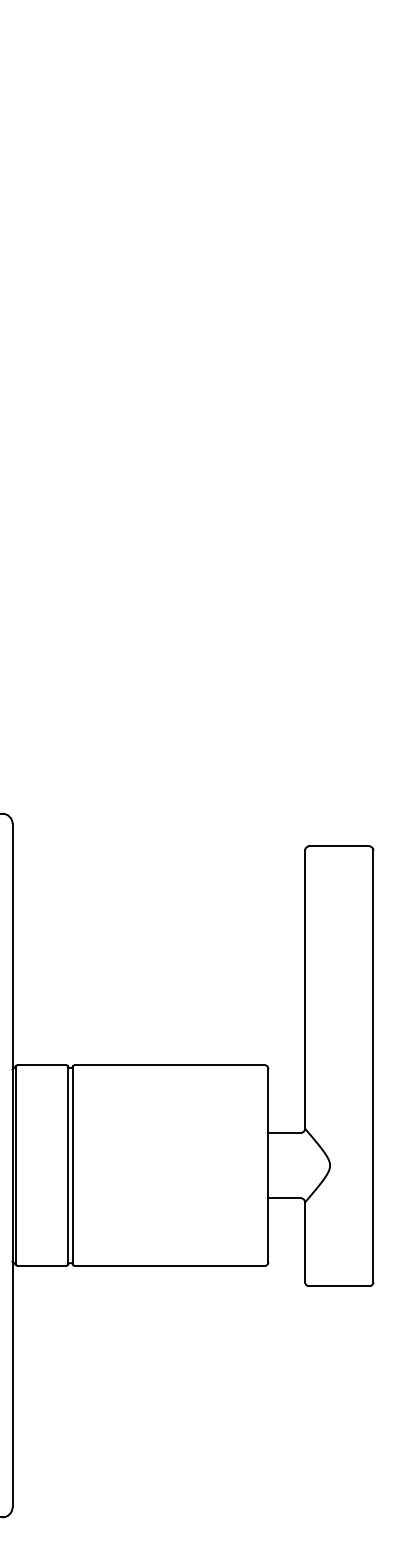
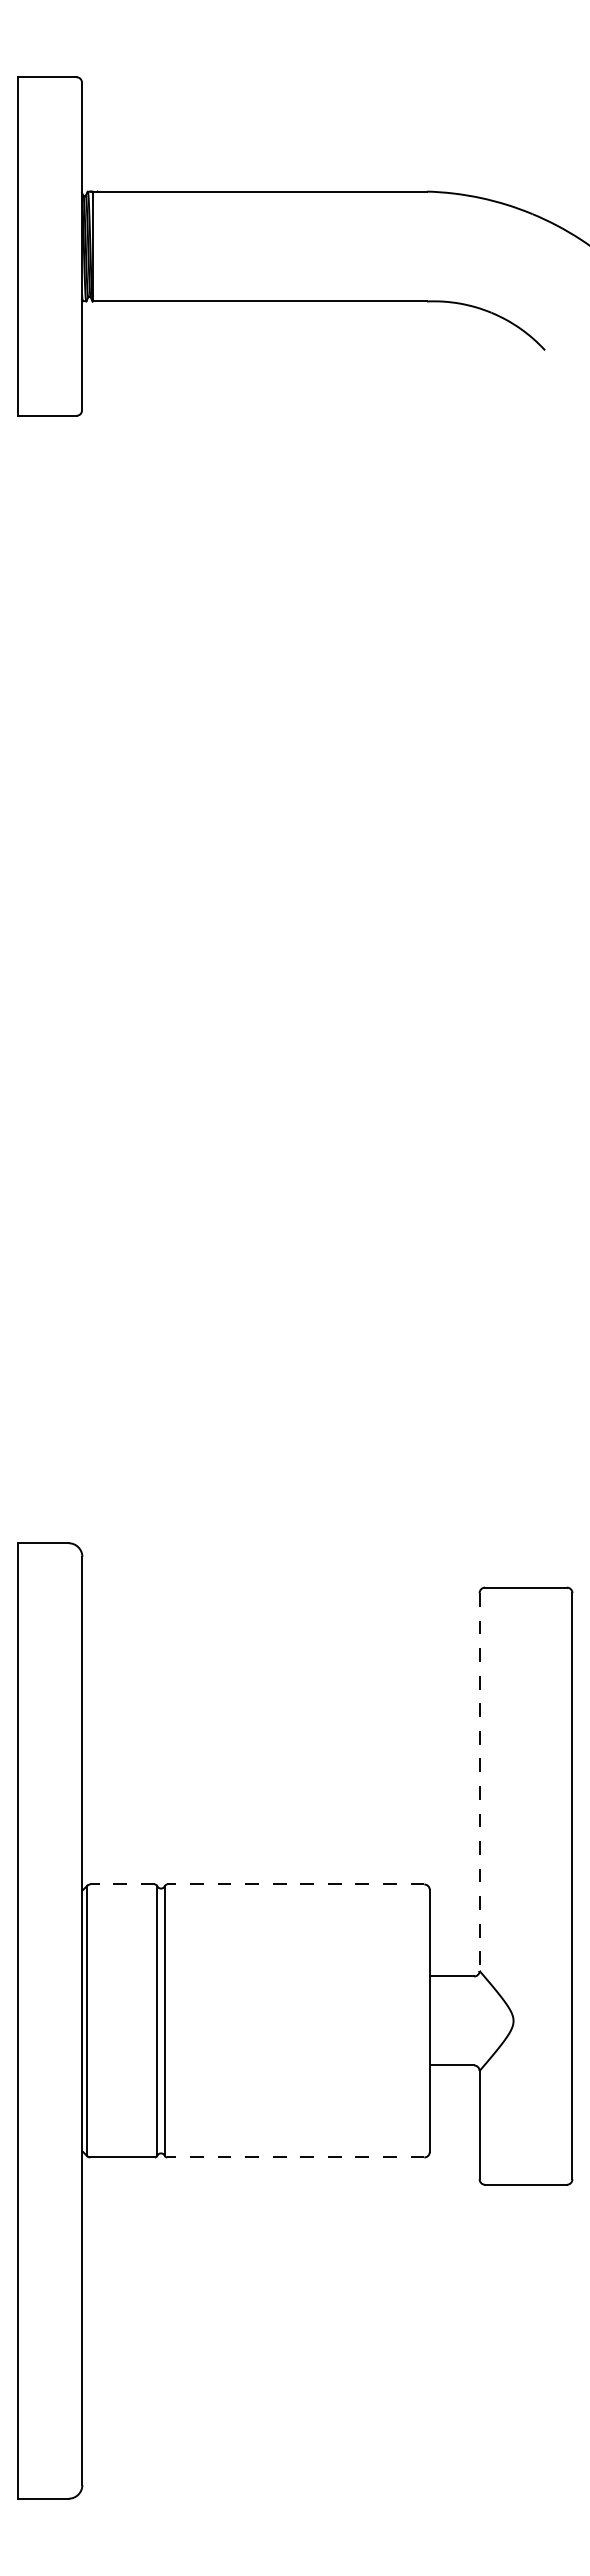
line: (305, 989) -> (479, 1782), solid -> dashed
line: (42, 1065) -> (122, 1884), solid -> dashed
line: (169, 1065) -> (295, 1884), solid -> dashed
line: (169, 1266) -> (295, 2157), solid -> dashed

